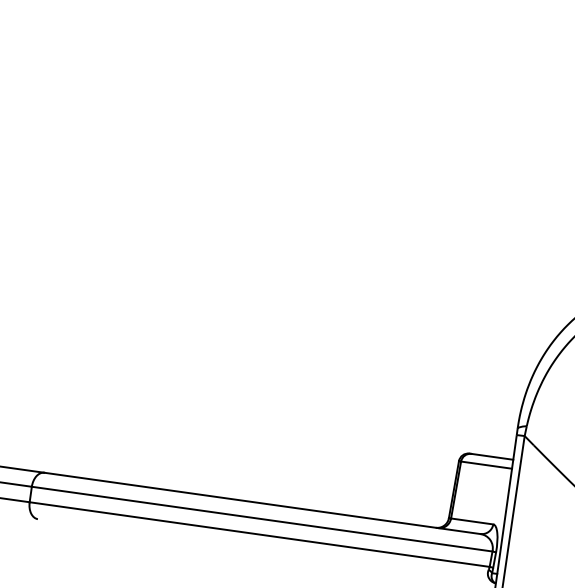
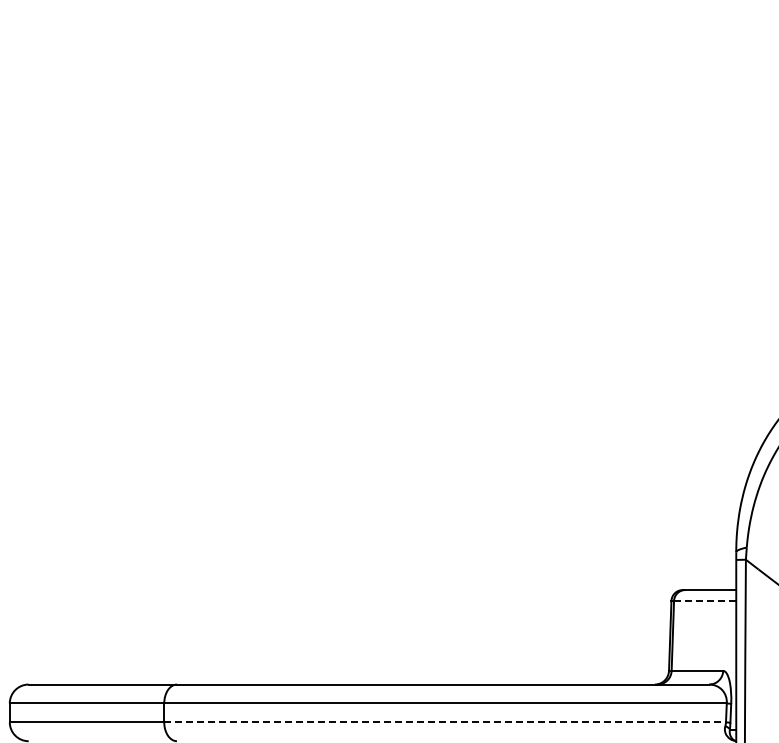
line: (485, 465) -> (704, 601), solid -> dashed
line: (259, 534) -> (445, 722), solid -> dashed

